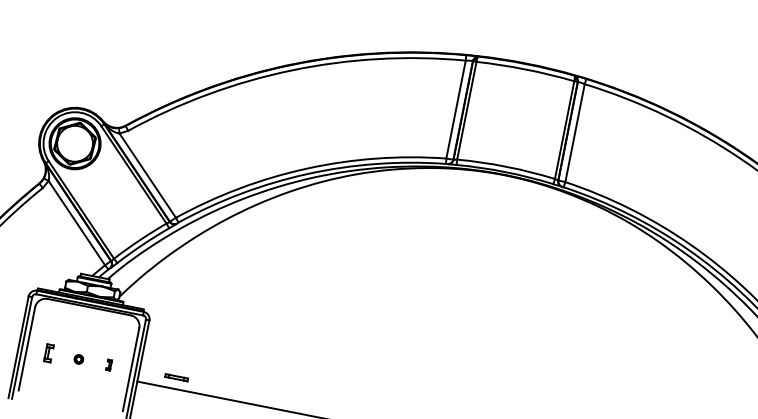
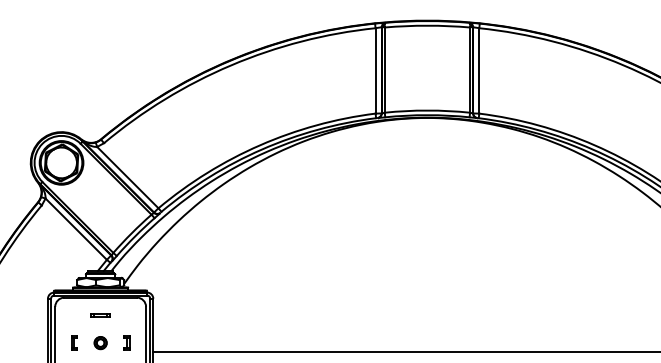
part: (78, 359) -> (100, 343), size x1.67
part: (108, 364) -> (126, 342), size x1.67
line: (176, 376) -> (100, 314), moved

